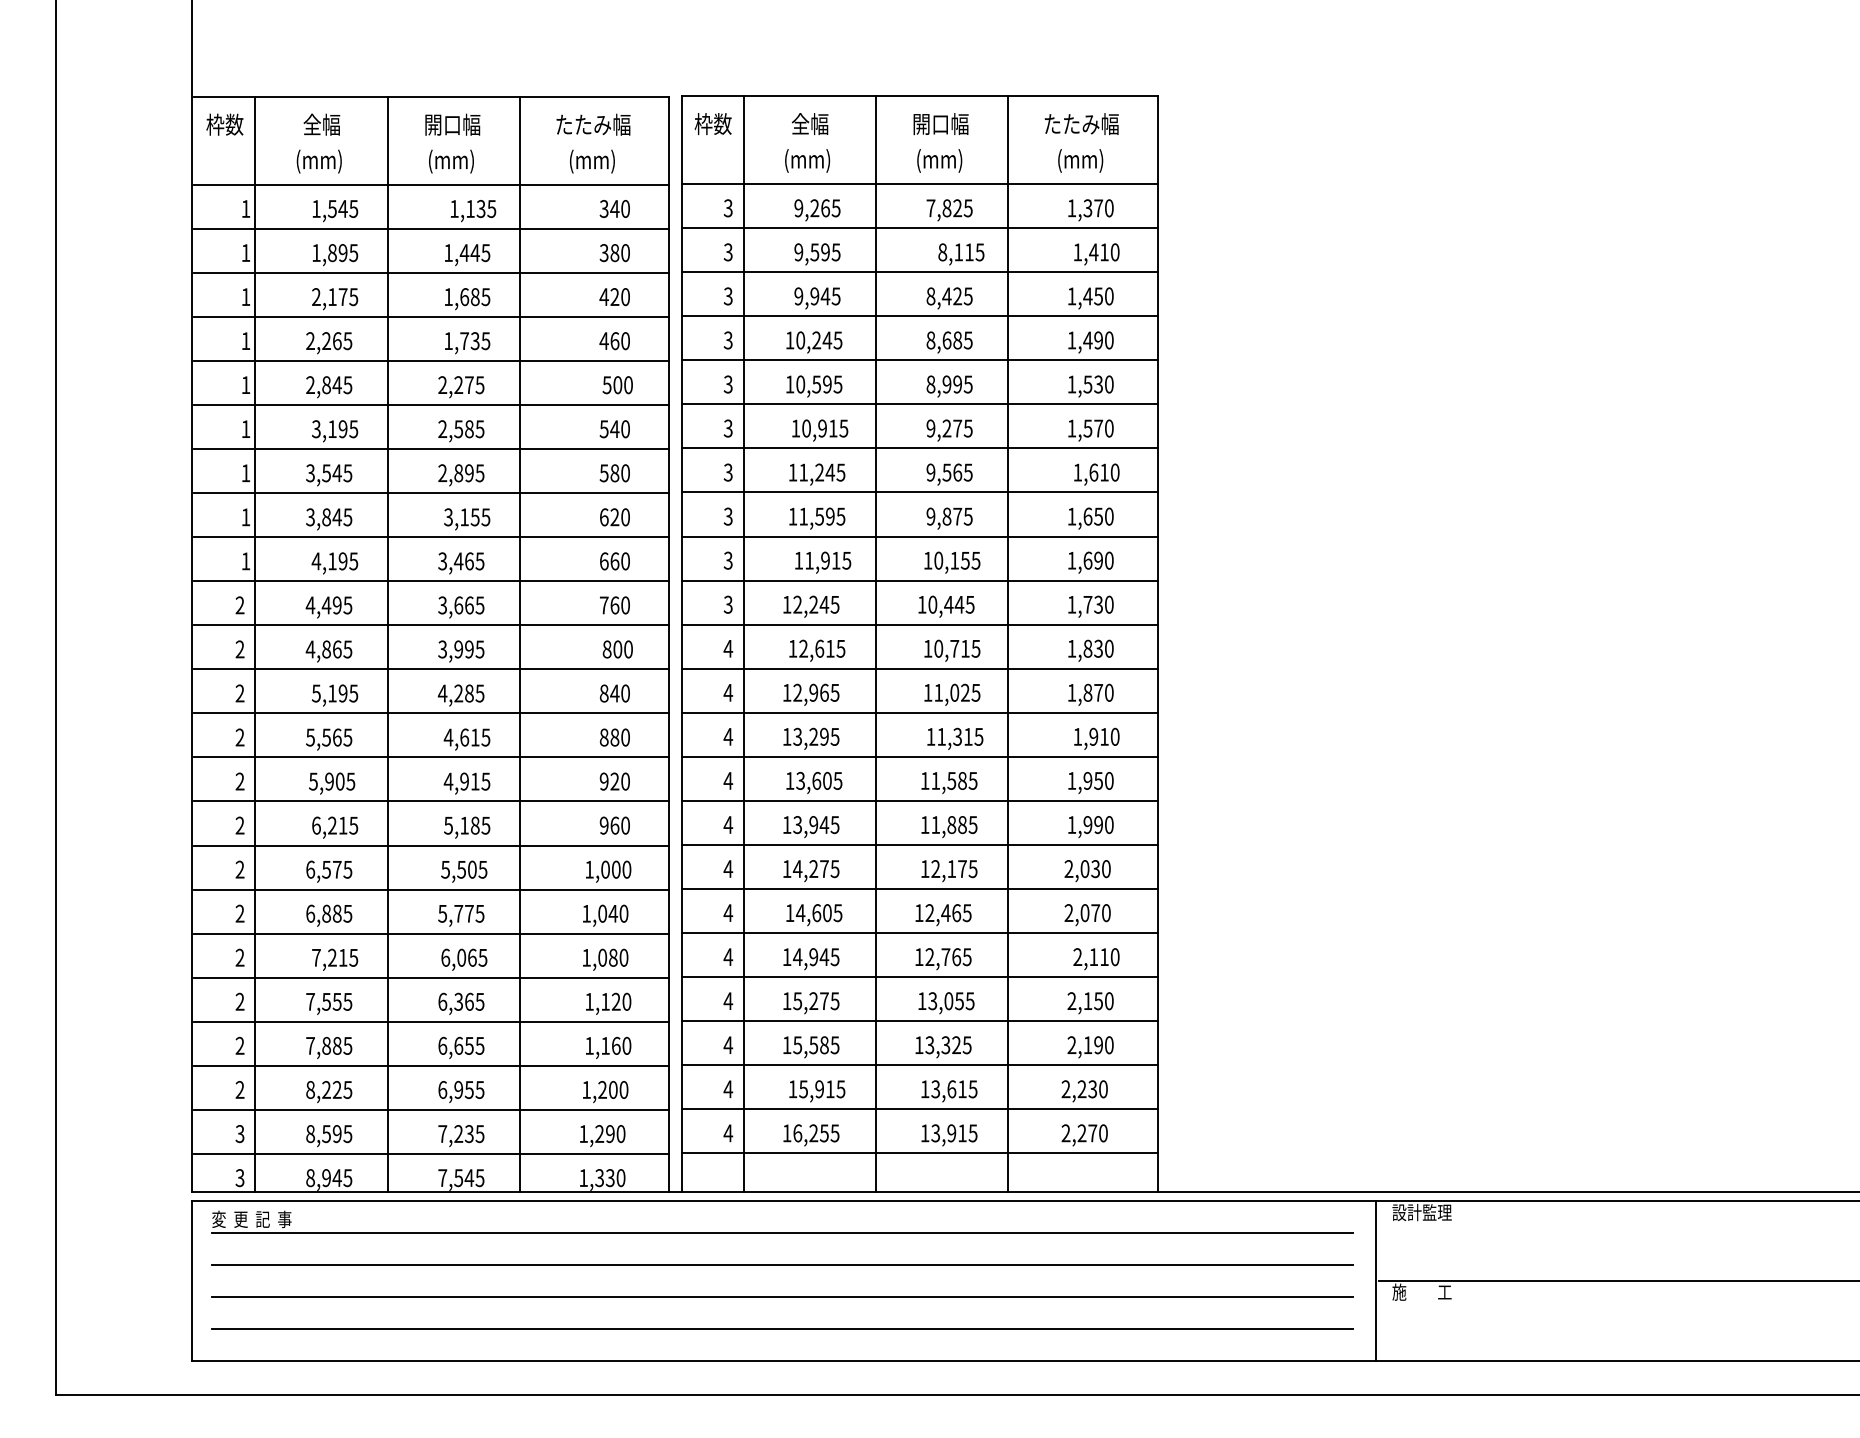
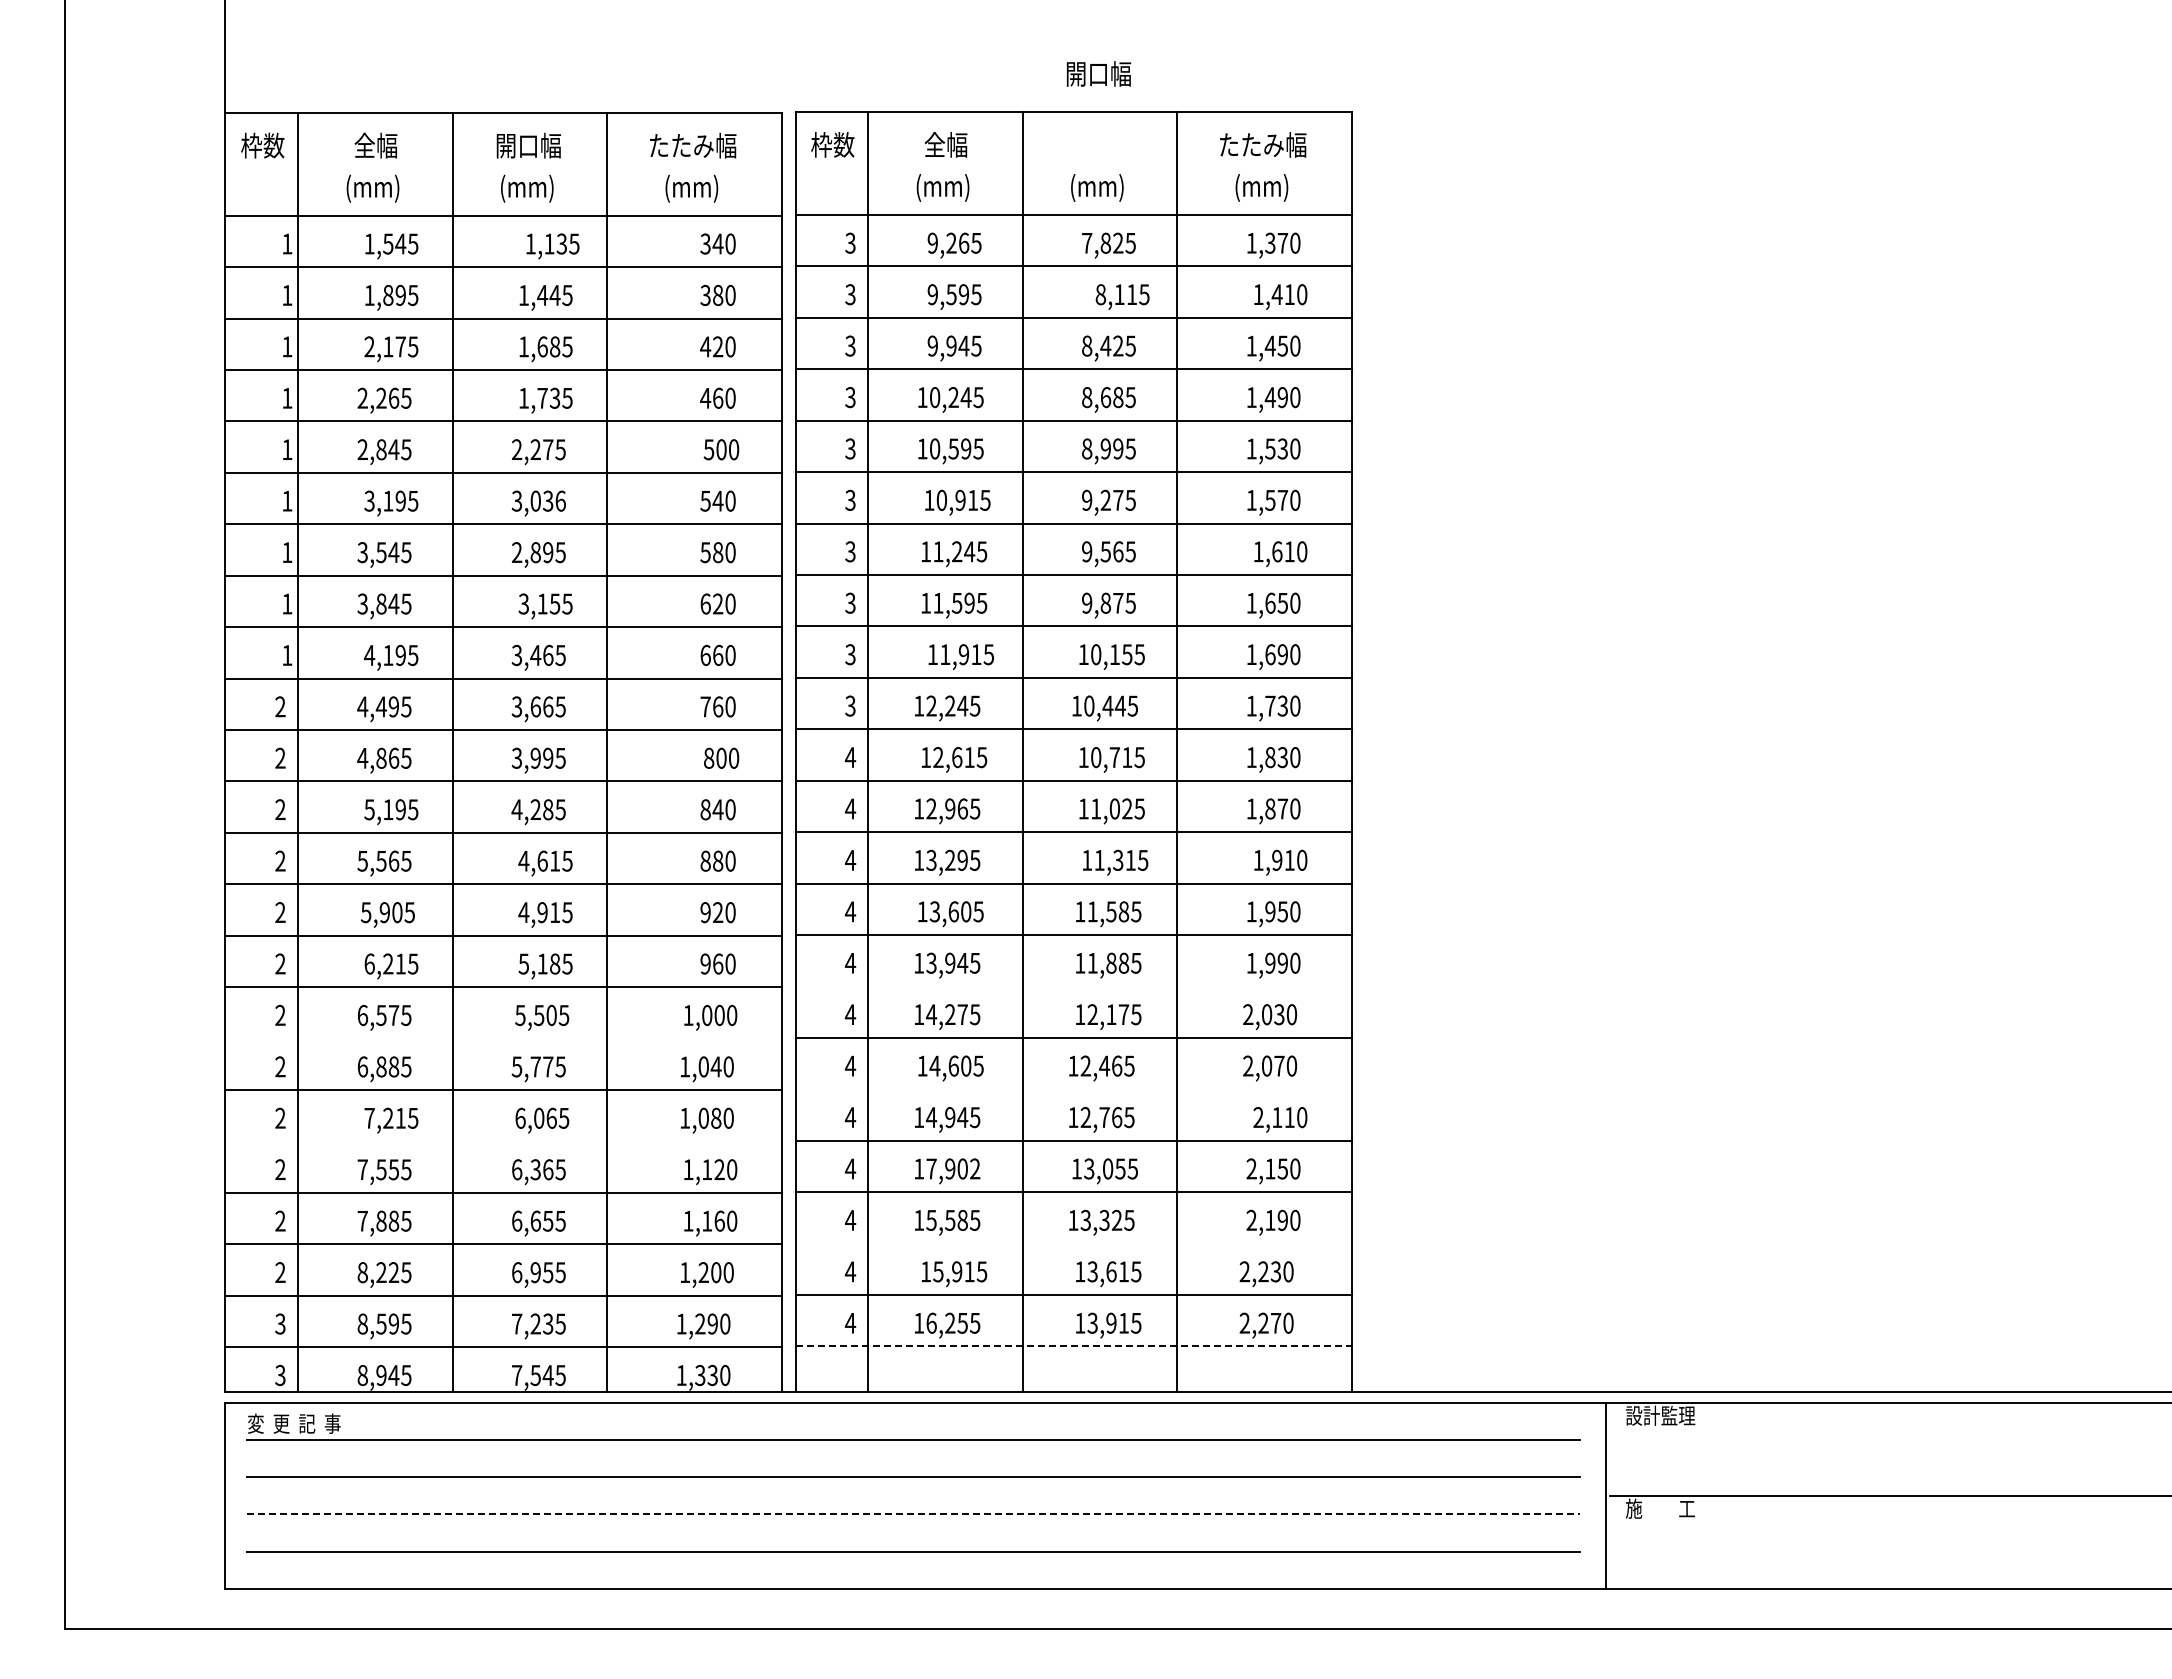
text: (941, 123) -> (1099, 73), moved
text: (461, 428) -> (538, 500), 2,585 -> 3,036
line: (919, 844) -> (1073, 986), removed
line: (431, 889) -> (503, 1038), removed
line: (919, 933) -> (1073, 1089), removed
line: (431, 977) -> (503, 1141), removed
text: (816, 1000) -> (953, 1168), 15,275 -> 17,902
line: (919, 1065) -> (1073, 1243), removed
line: (920, 1153) -> (1074, 1346), solid -> dashed
line: (782, 1297) -> (913, 1514), solid -> dashed

